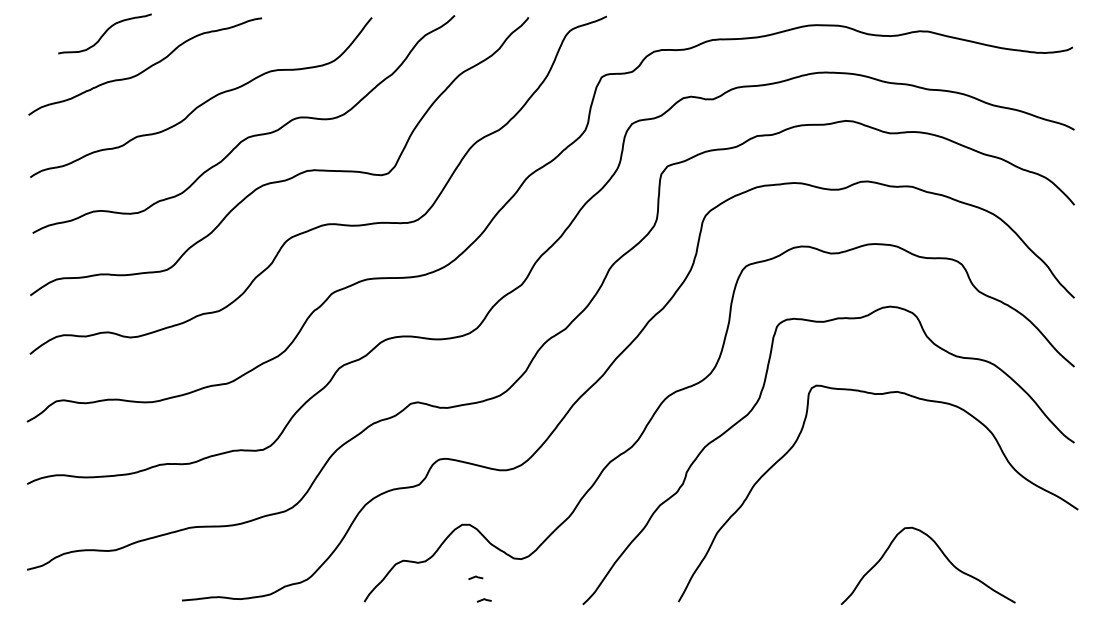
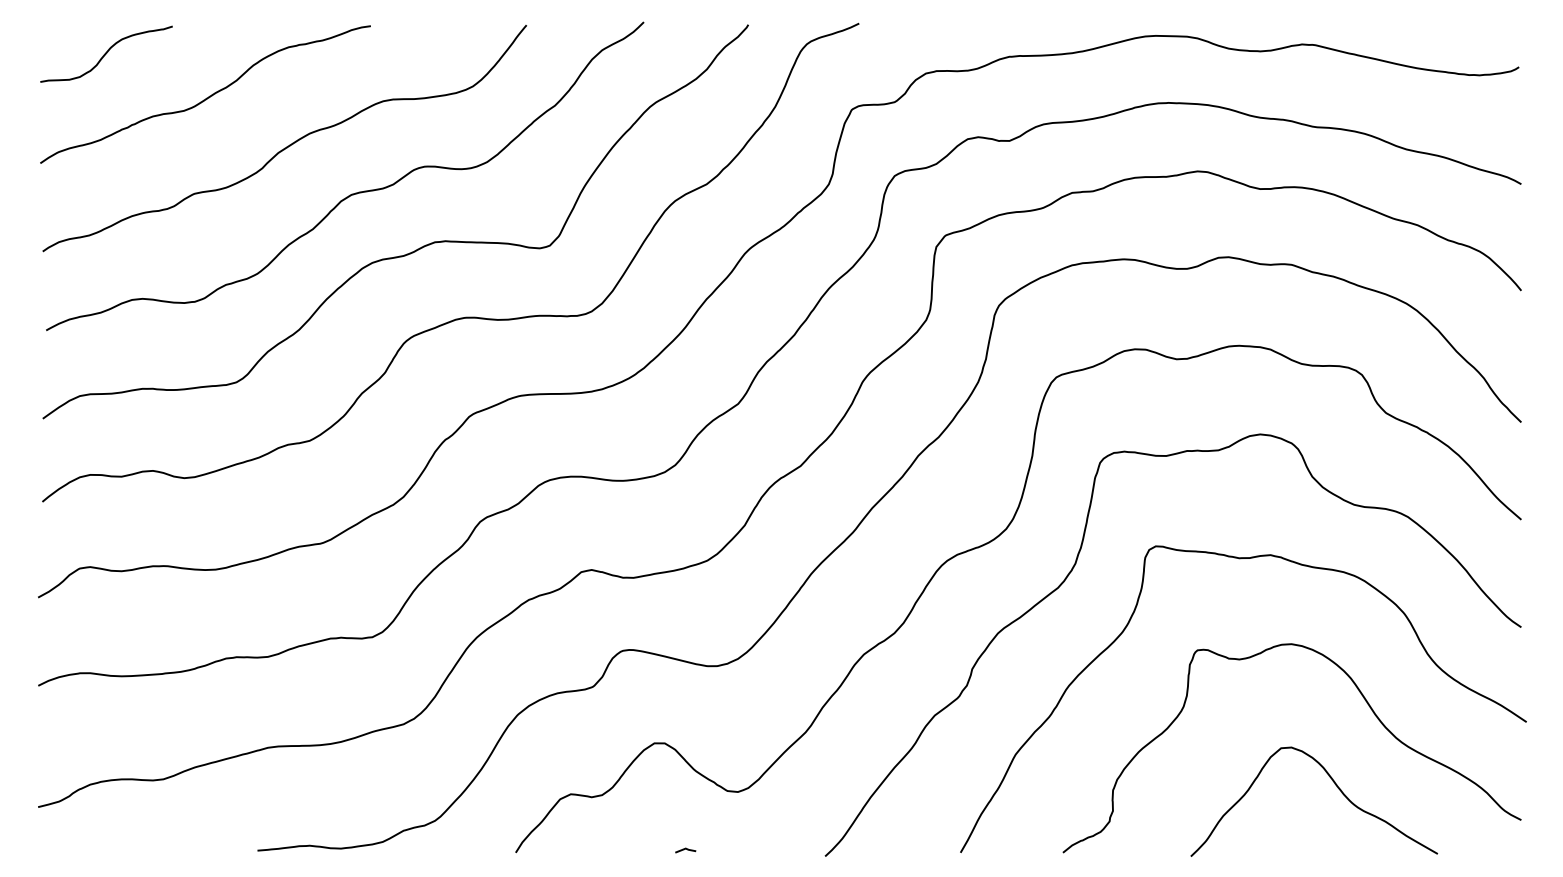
curve: (104, 33) -> (106, 53), moved
curve: (963, 493) -> (1363, 698), added
line: (475, 577) -> (673, 817), removed

